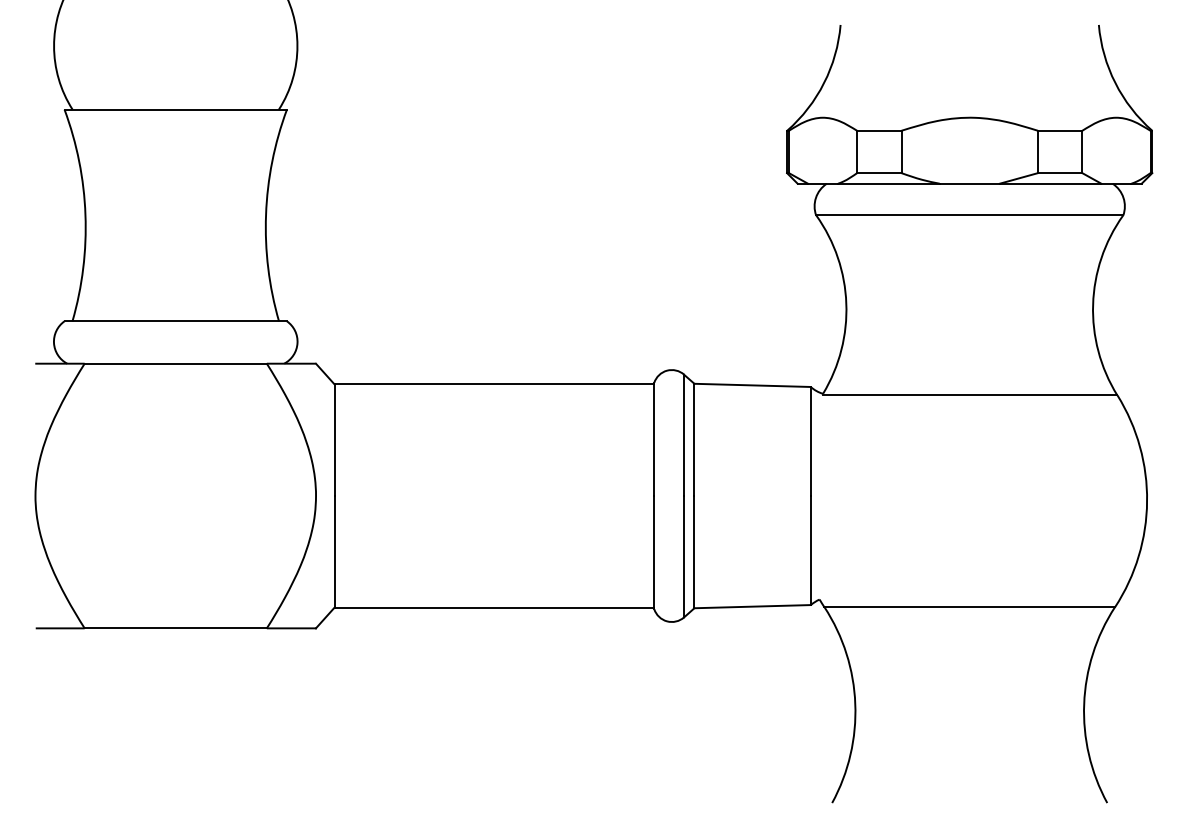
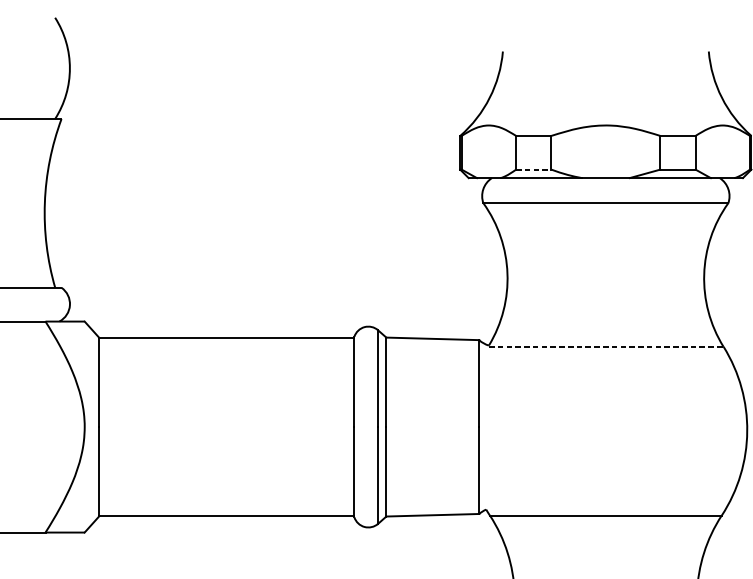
line: (879, 173) -> (533, 169), solid -> dashed
line: (970, 395) -> (606, 346), solid -> dashed

